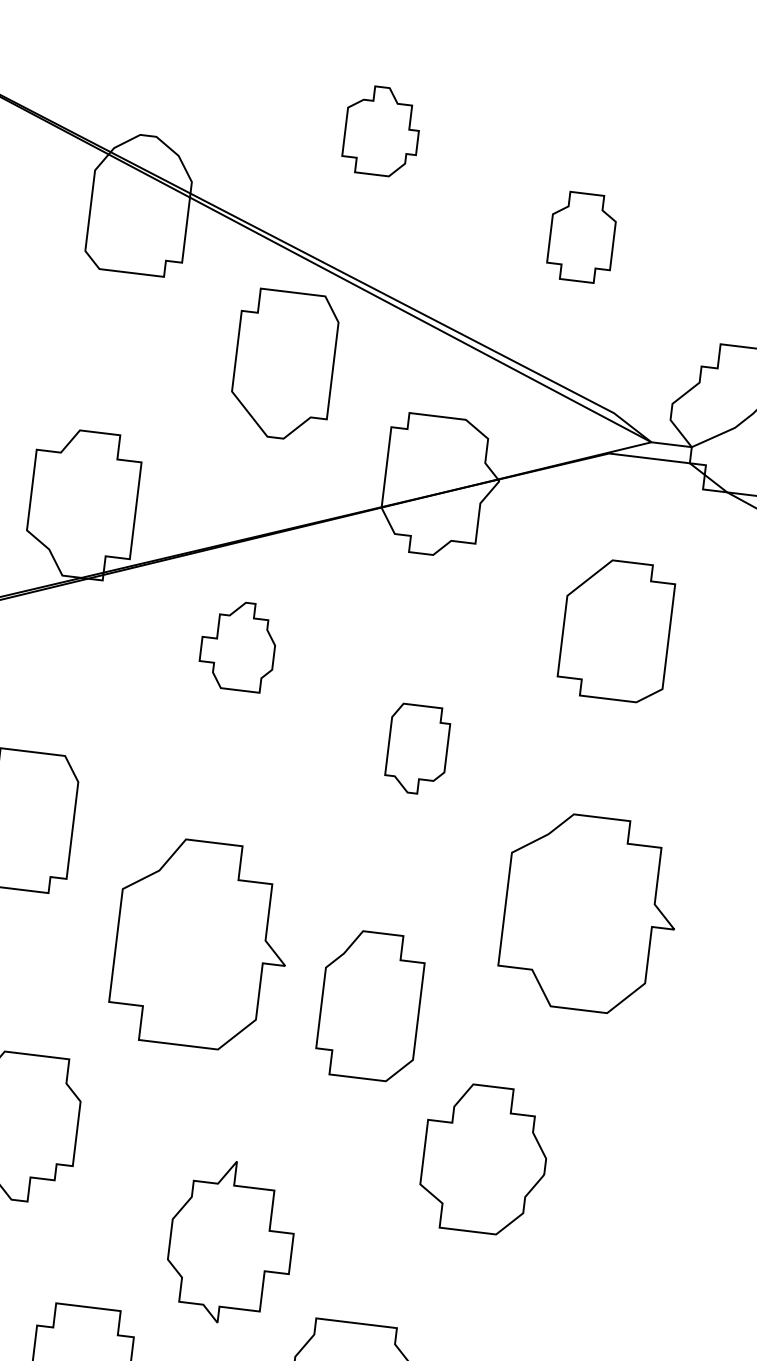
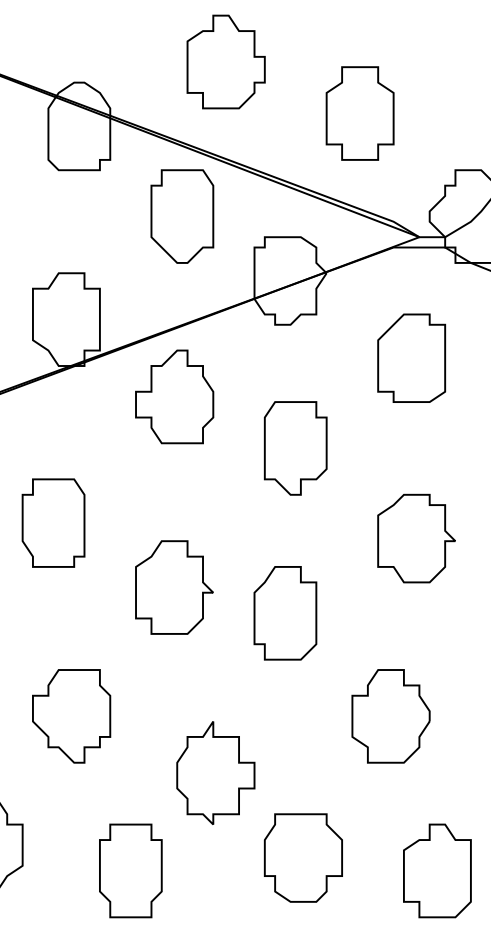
part: (381, 130) -> (225, 61), size x1.67
part: (581, 237) -> (359, 113), size x1.67
part: (237, 645) -> (174, 396), size x1.67
part: (417, 749) -> (295, 448), size x1.67
part: (589, 913) -> (416, 538), size x0.71
part: (201, 944) -> (174, 587), size x0.71
part: (483, 1159) -> (390, 716), moved

